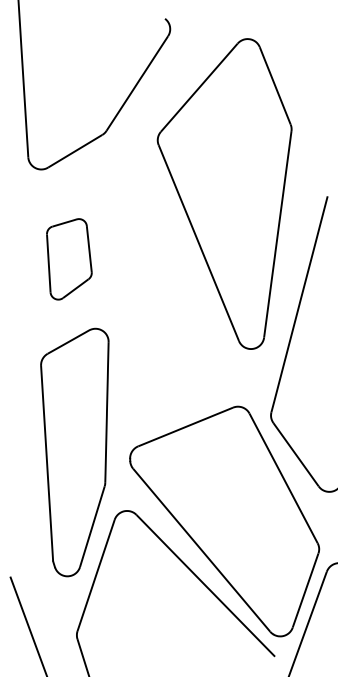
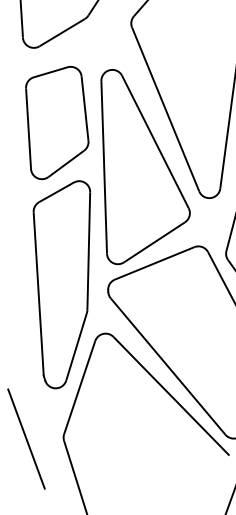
part: (69, 259) -> (57, 123), size x1.67
part: (174, 311) -> (145, 166), added

